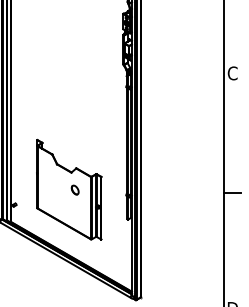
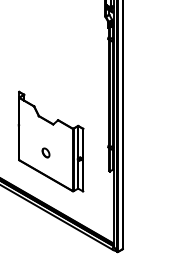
part: (74, 189) -> (45, 152), moved

